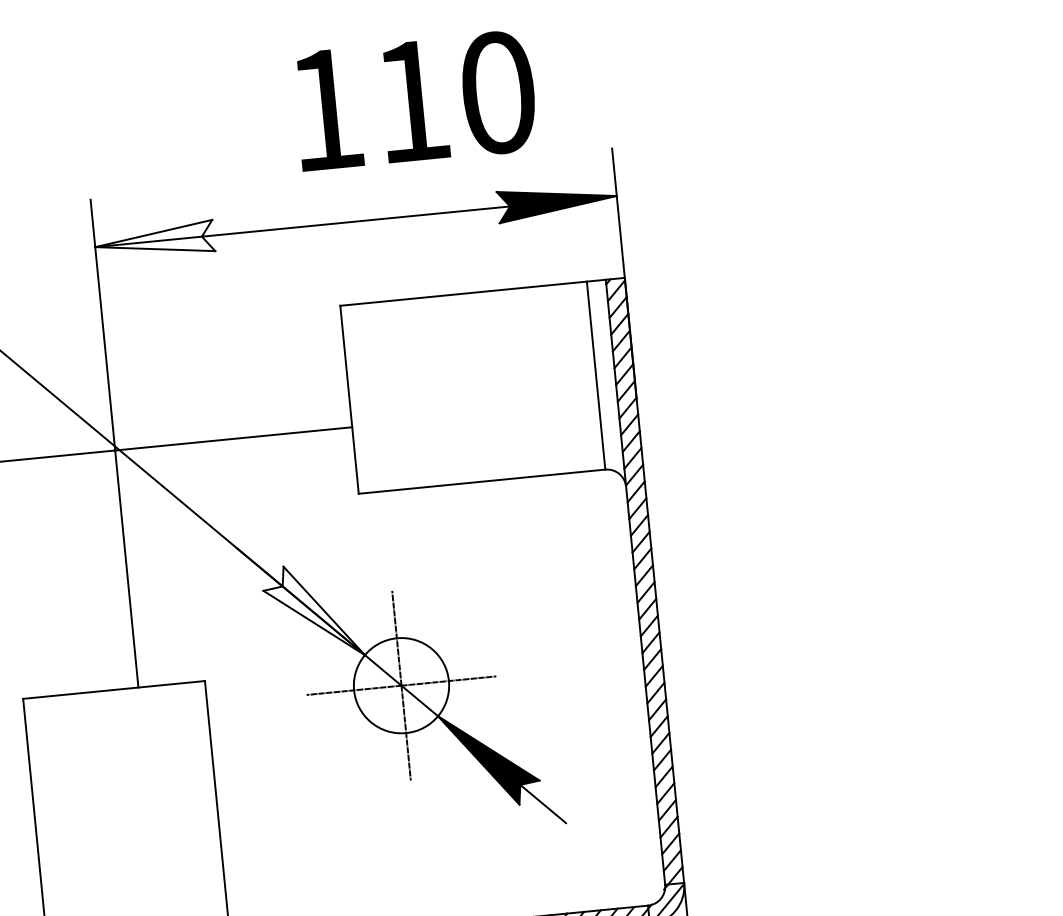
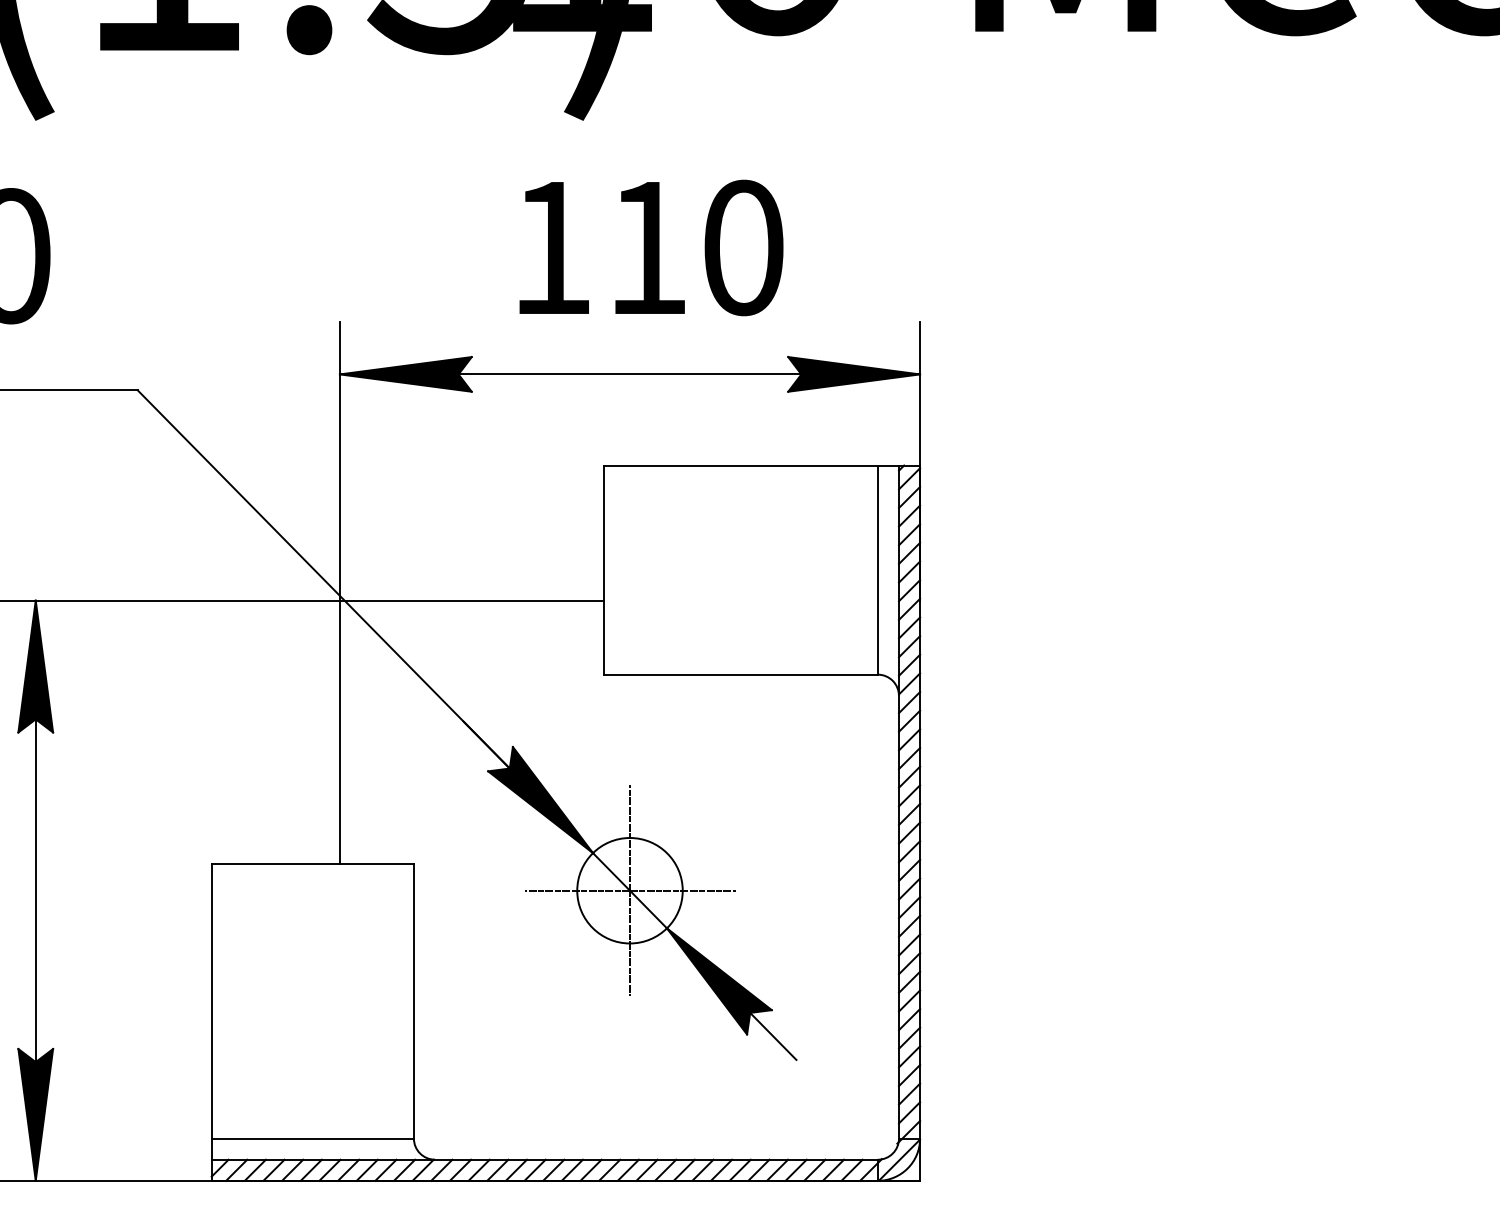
text: (415, 100) -> (651, 247), moved
fill: (154, 241) -> (405, 374), added
fill: (313, 611) -> (540, 799), added

